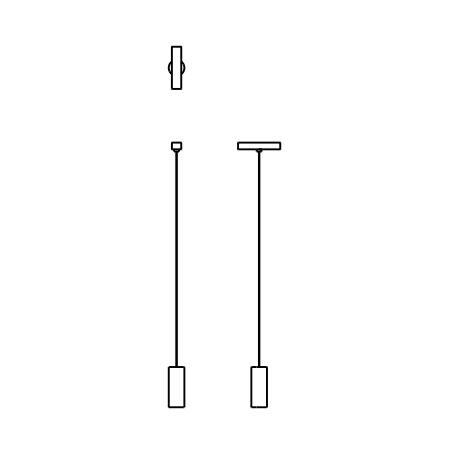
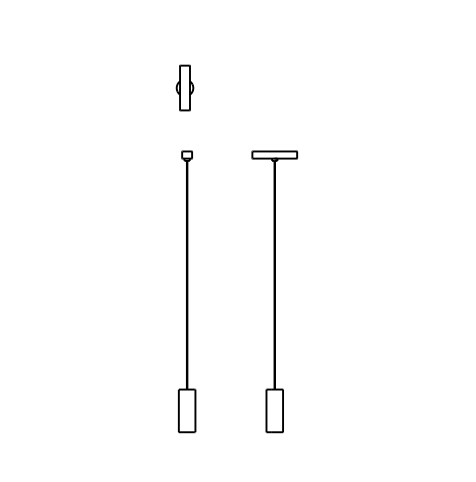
part: (176, 67) -> (184, 87), moved

